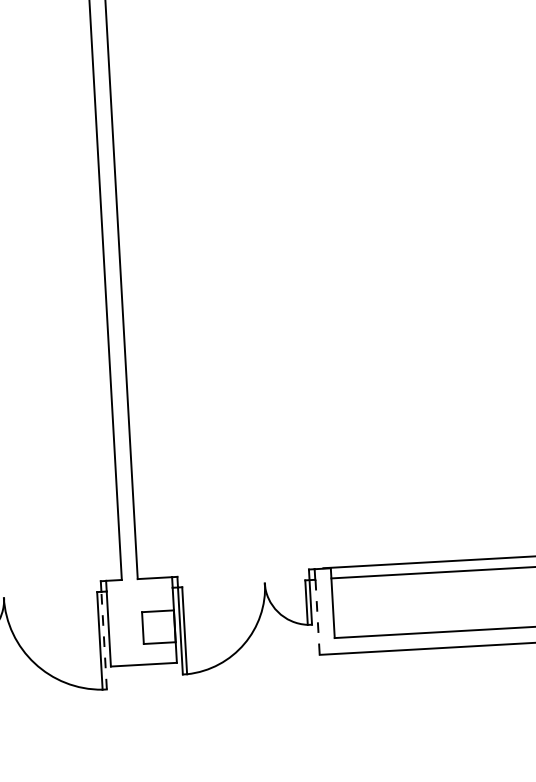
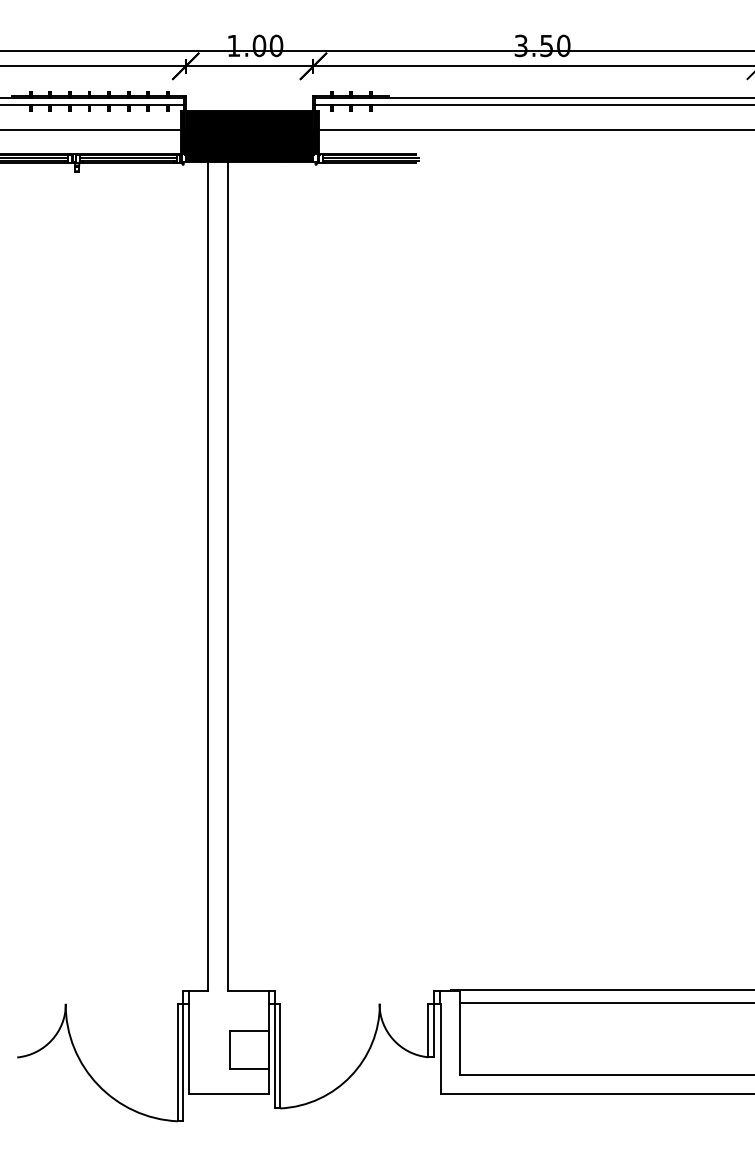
line: (317, 617) -> (440, 1049), dashed -> solid
line: (104, 640) -> (183, 1062), dashed -> solid

